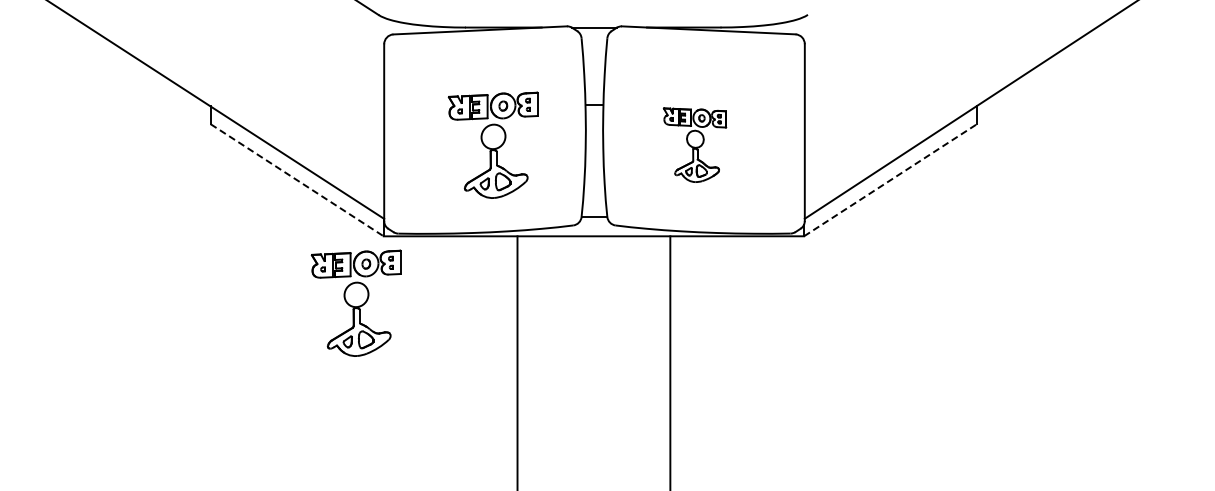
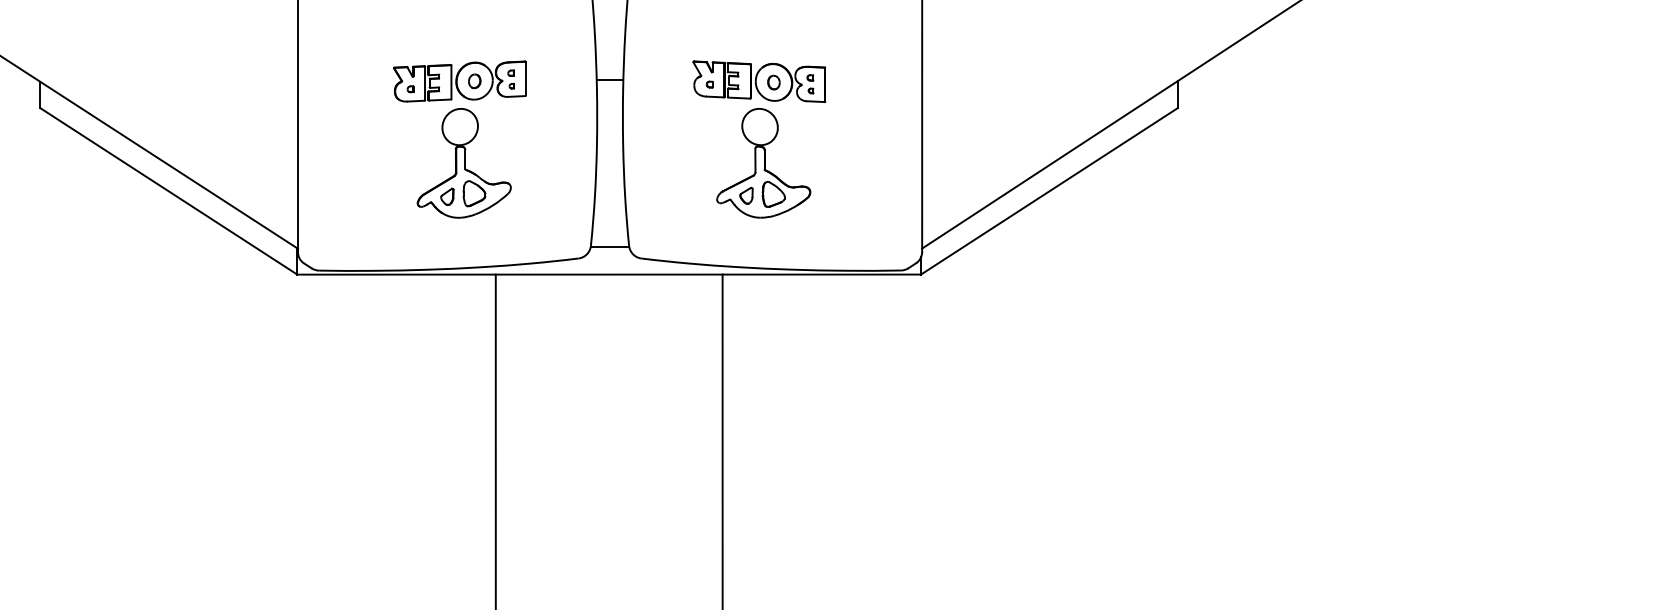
part: (694, 144) -> (758, 138), size x1.43
line: (891, 179) -> (1050, 190), dashed -> solid
line: (297, 180) -> (169, 191), dashed -> solid
part: (355, 302) -> (255, 372), removed

